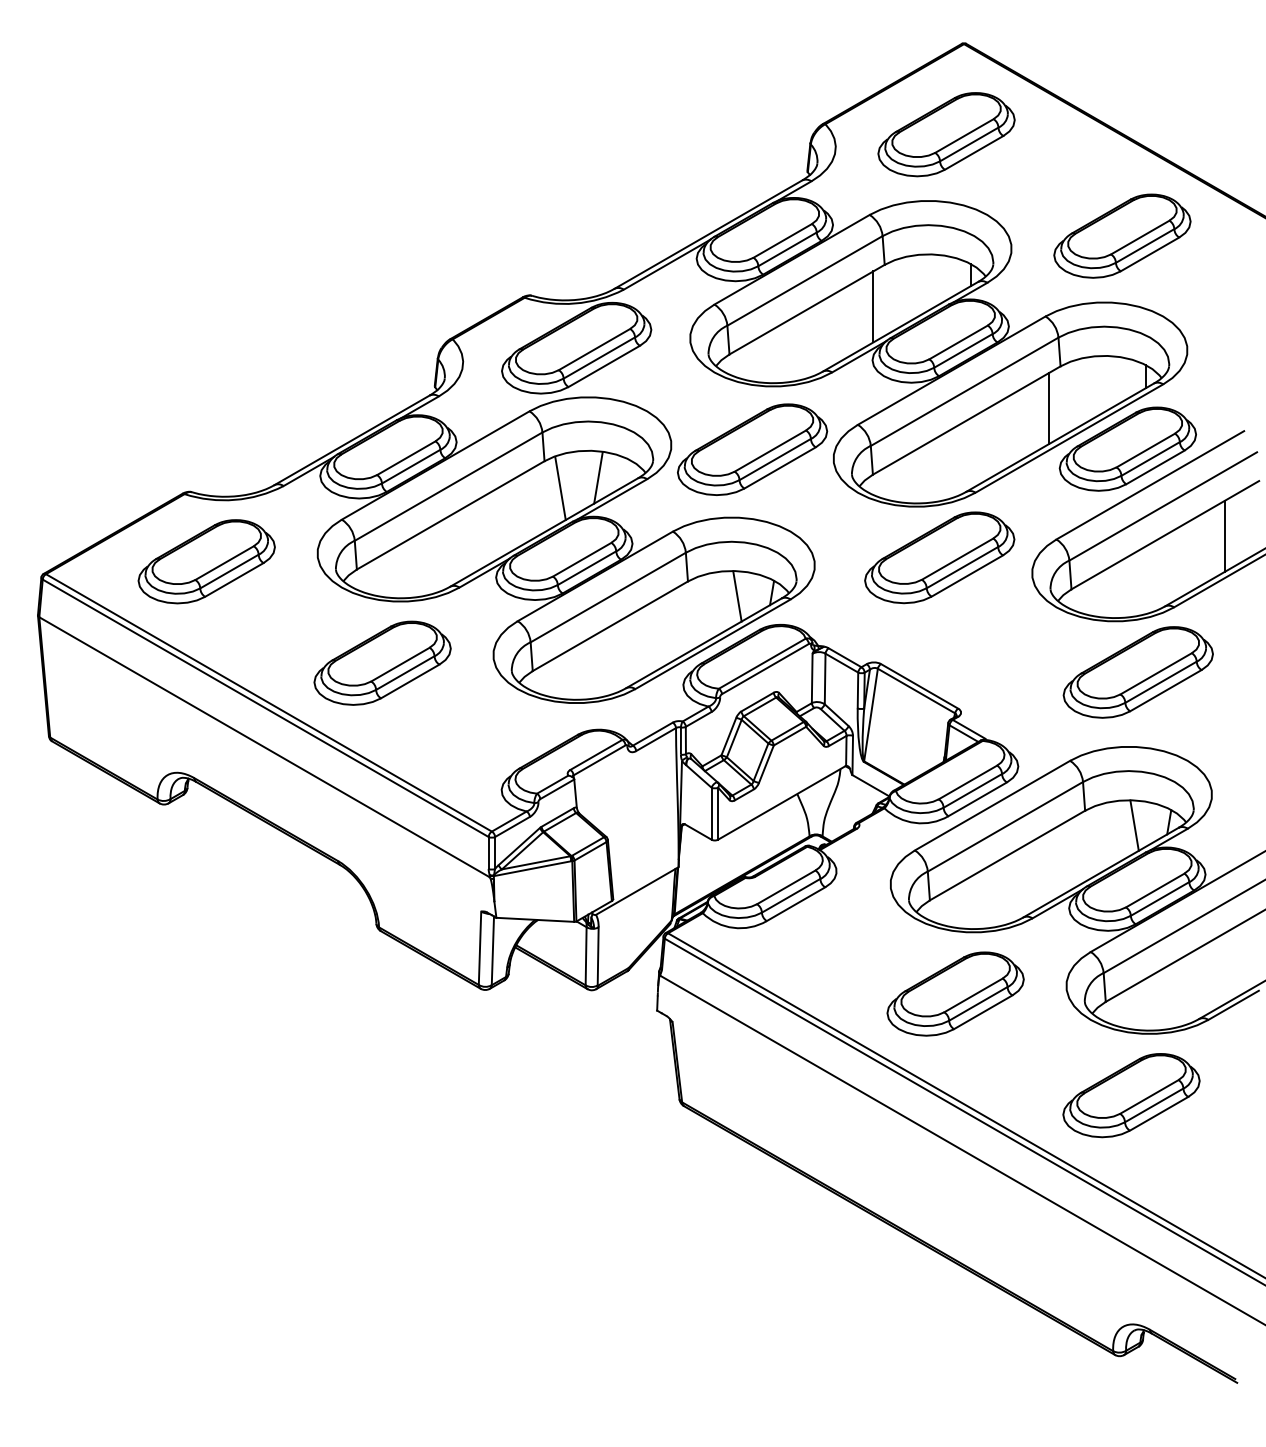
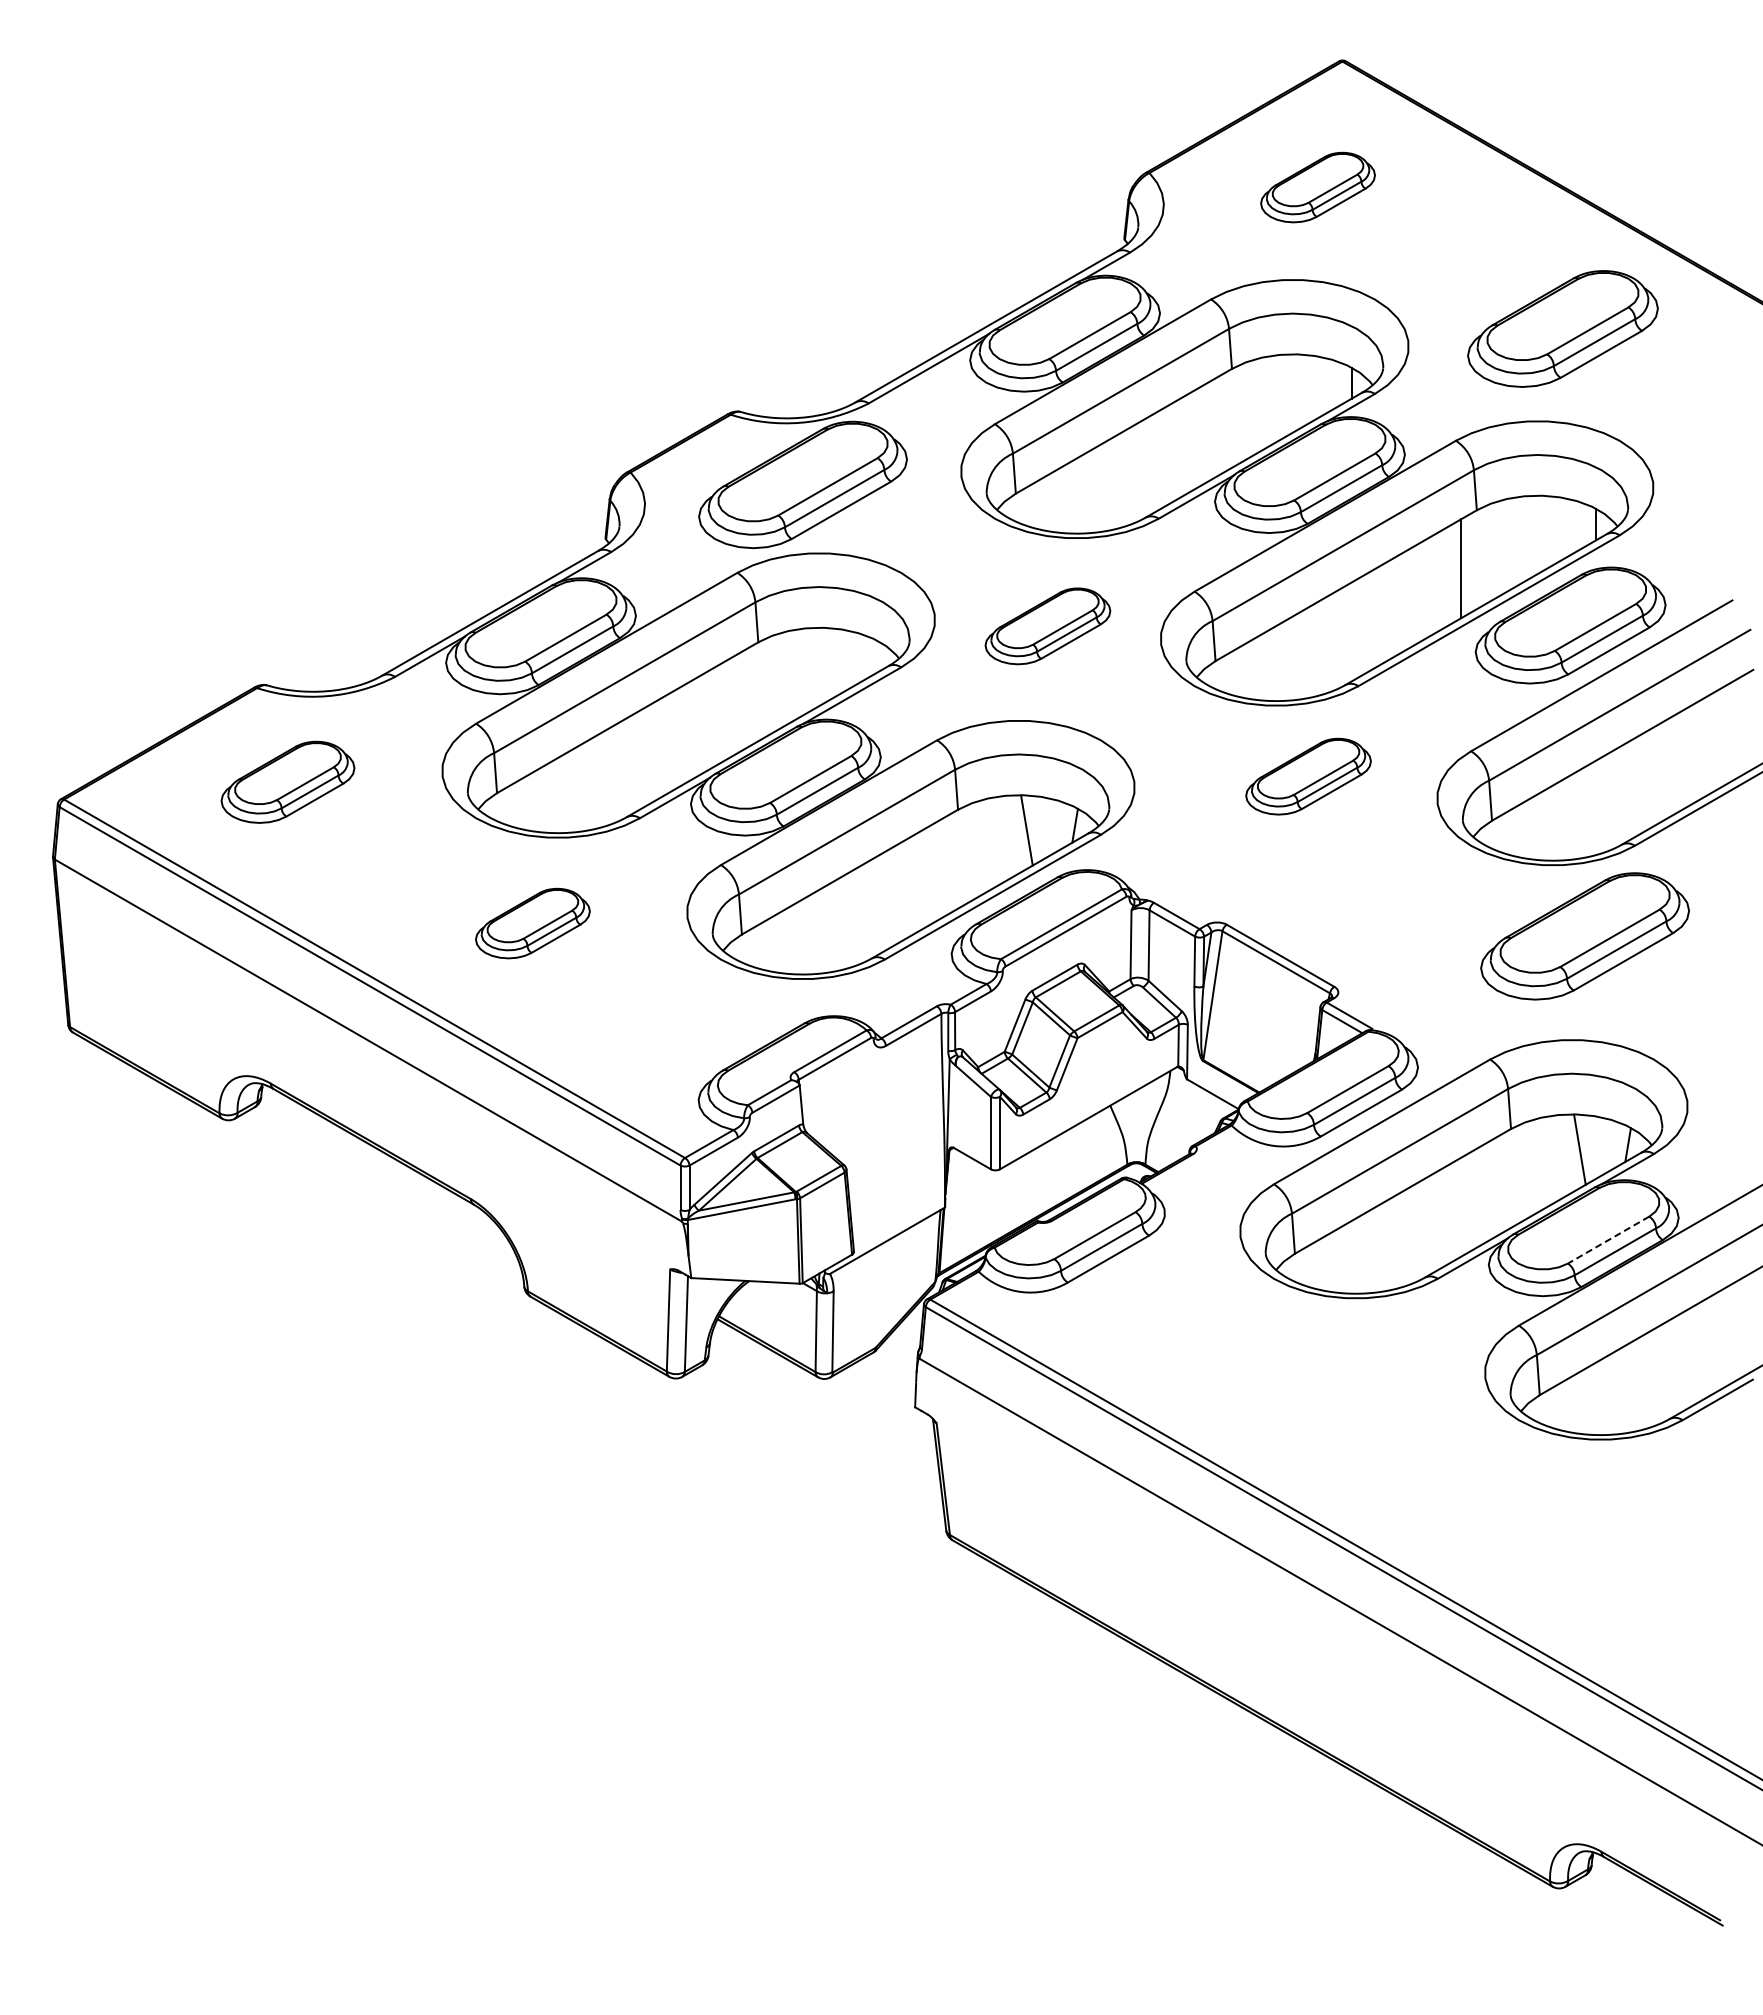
part: (946, 134) -> (1317, 187), size x0.6
line: (873, 306) -> (1216, 426), removed
part: (752, 449) -> (1047, 626), size x0.6
line: (598, 477) -> (833, 665), removed
line: (560, 488) -> (780, 680), removed
line: (1224, 536) -> (1705, 746), removed
part: (939, 557) -> (1308, 776), size x0.6
part: (206, 561) -> (287, 782), size x0.7
part: (382, 663) -> (532, 923), size x0.6
line: (1155, 890) -> (1608, 1240), solid -> dashed
part: (955, 994) -> (1330, 1384), removed
part: (1131, 1095) -> (1575, 1525), removed

